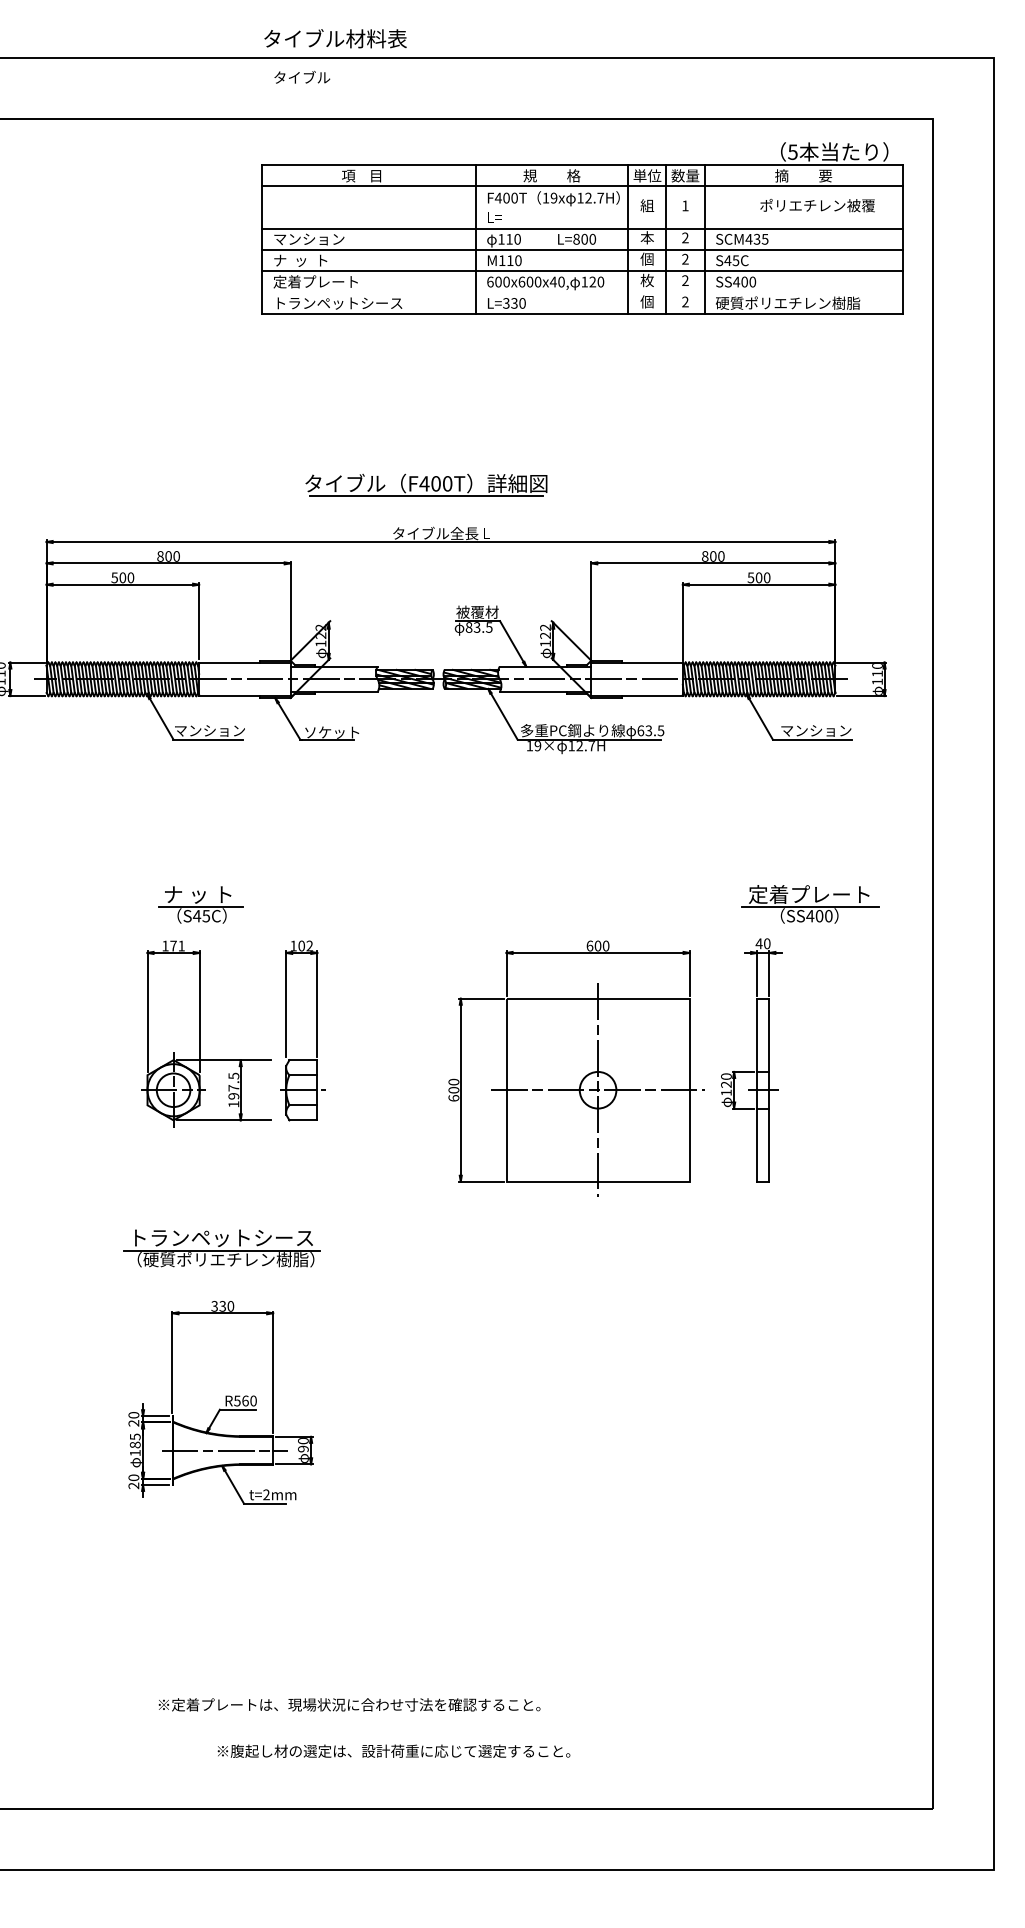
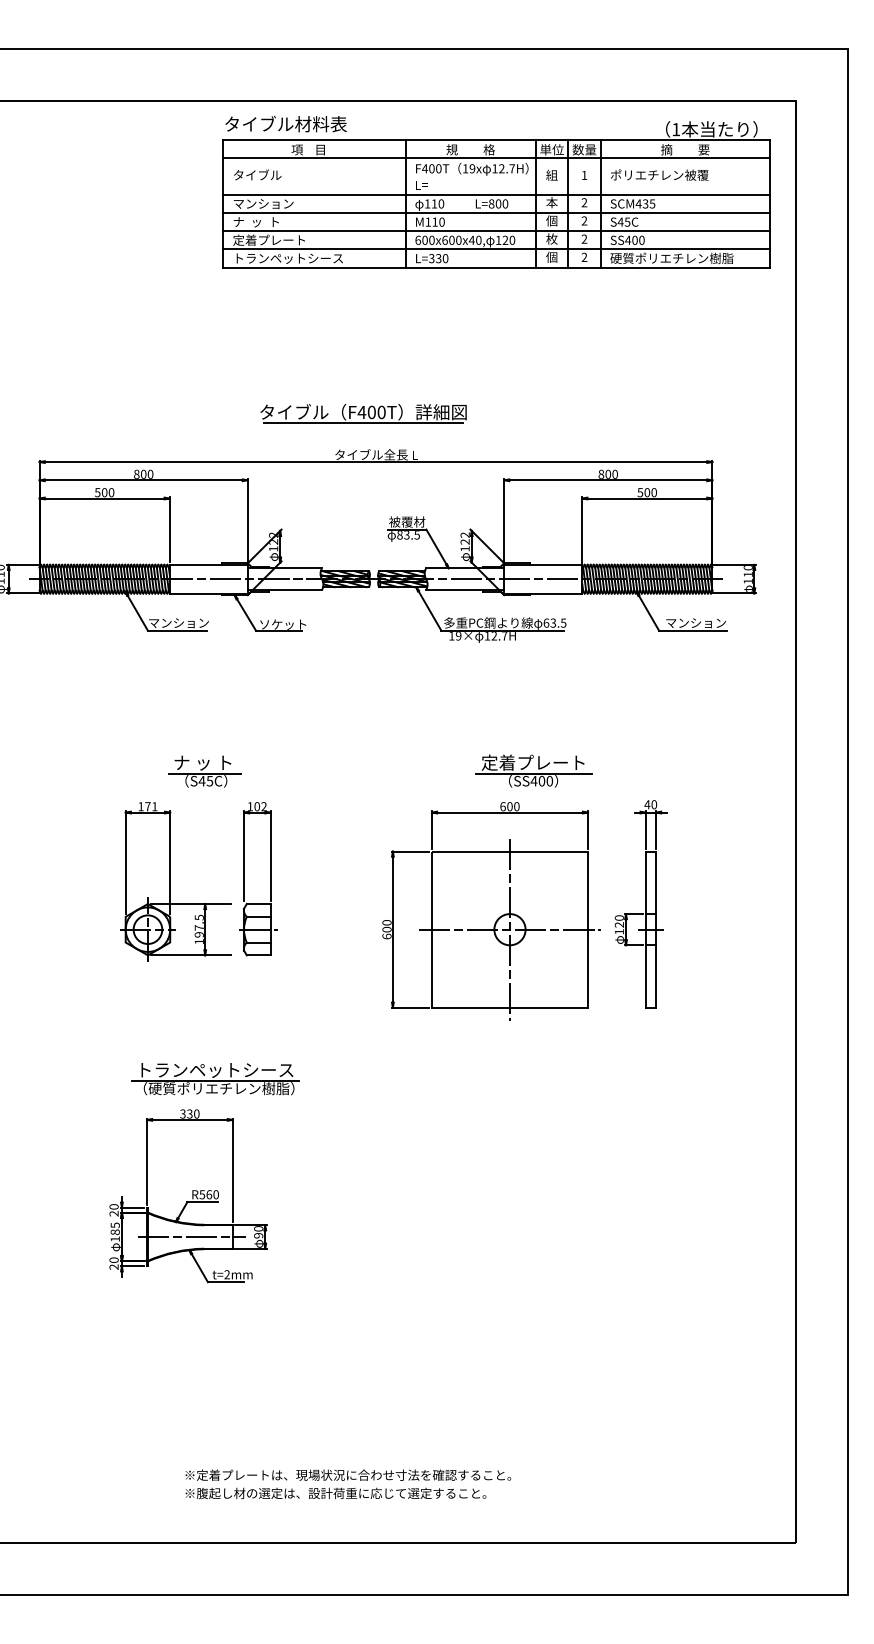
text: (335, 38) -> (286, 123), moved
text: (302, 76) -> (257, 174), moved
text: (792, 152) -> (675, 129), 5 -> 1
text: (817, 205) -> (659, 175), moved
line: (582, 292) -> (496, 249), added
part: (200, 904) -> (205, 771), moved
part: (810, 904) -> (534, 771), moved
part: (221, 1248) -> (215, 1079), moved
text: (349, 1704) -> (348, 1474), moved

